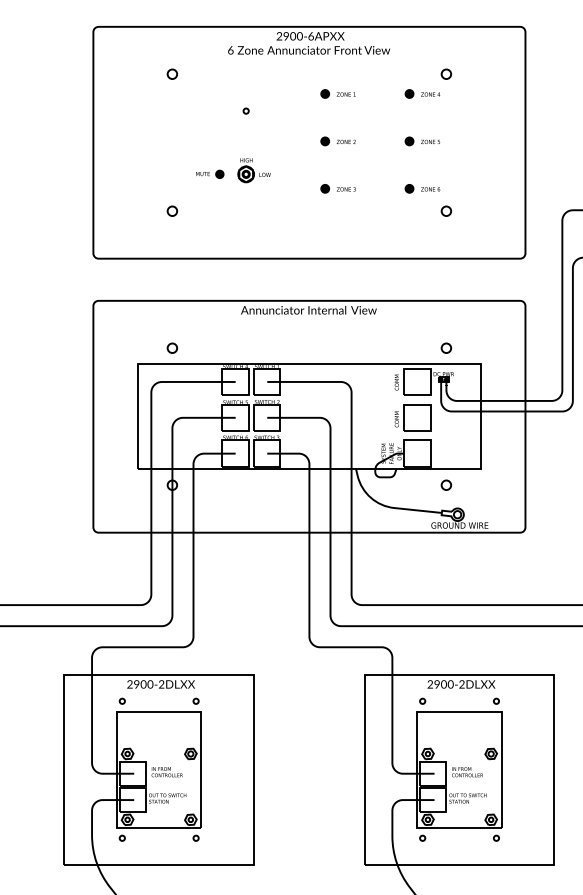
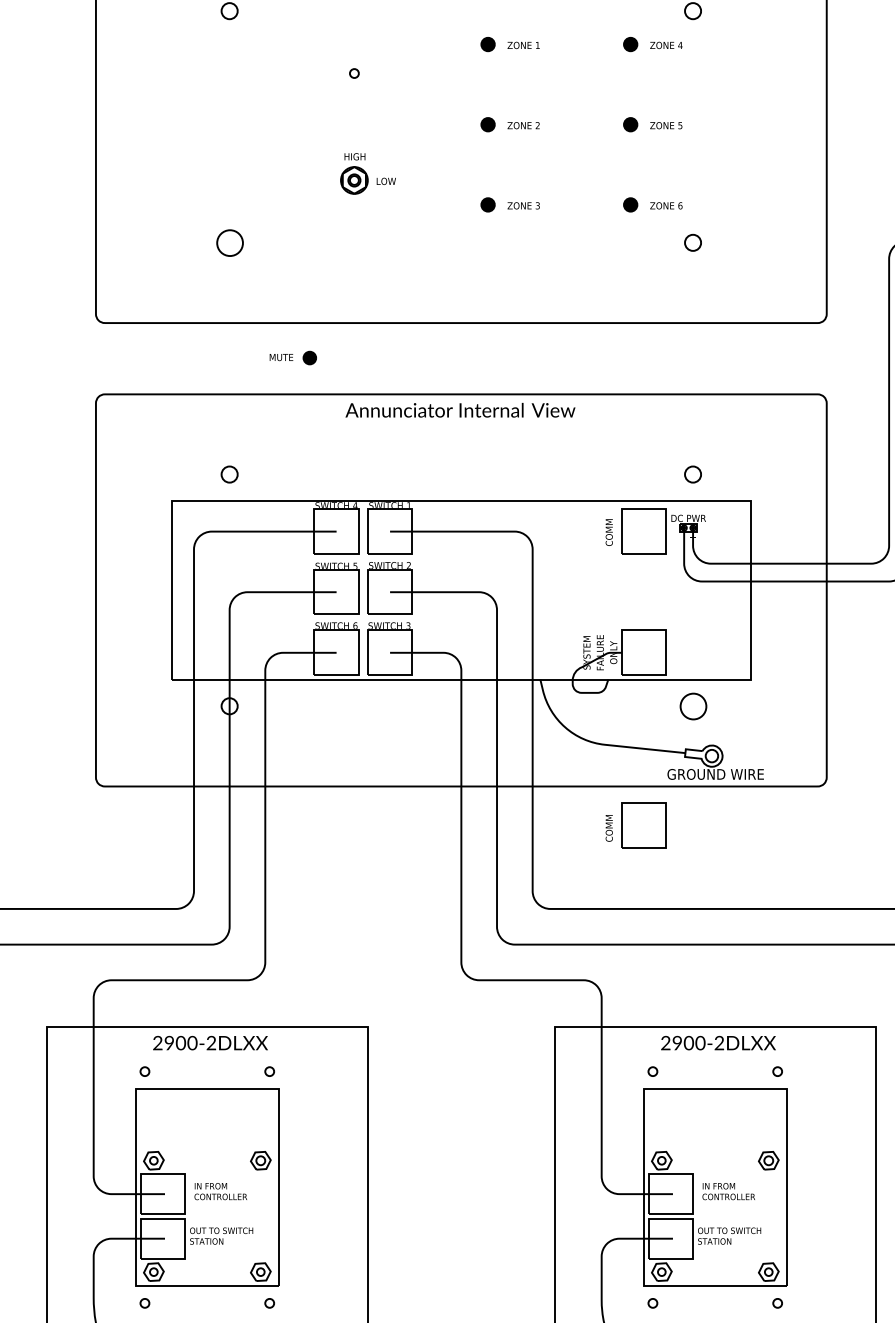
part: (210, 173) -> (294, 356), moved
circle: (171, 210) -> (228, 241), size x1.6
part: (412, 417) -> (635, 825), moved
circle: (445, 484) -> (691, 704), size x1.6

